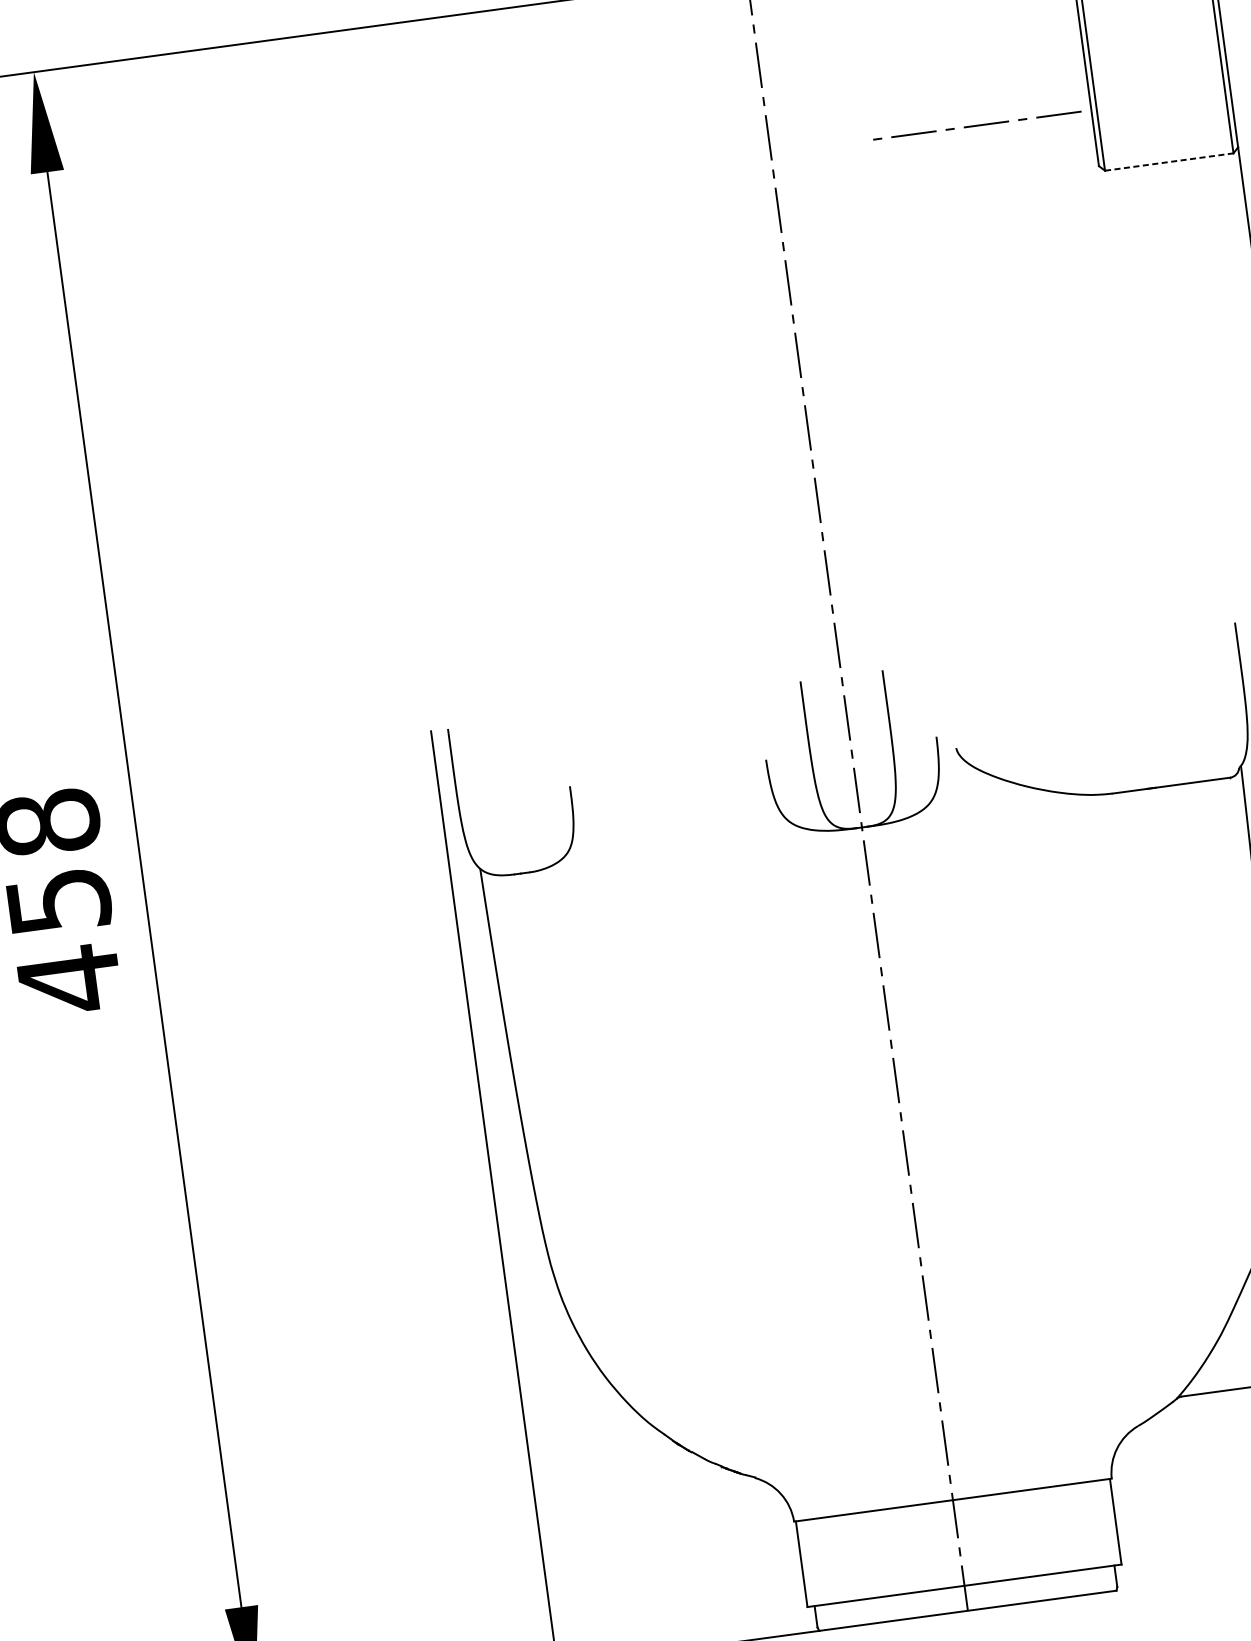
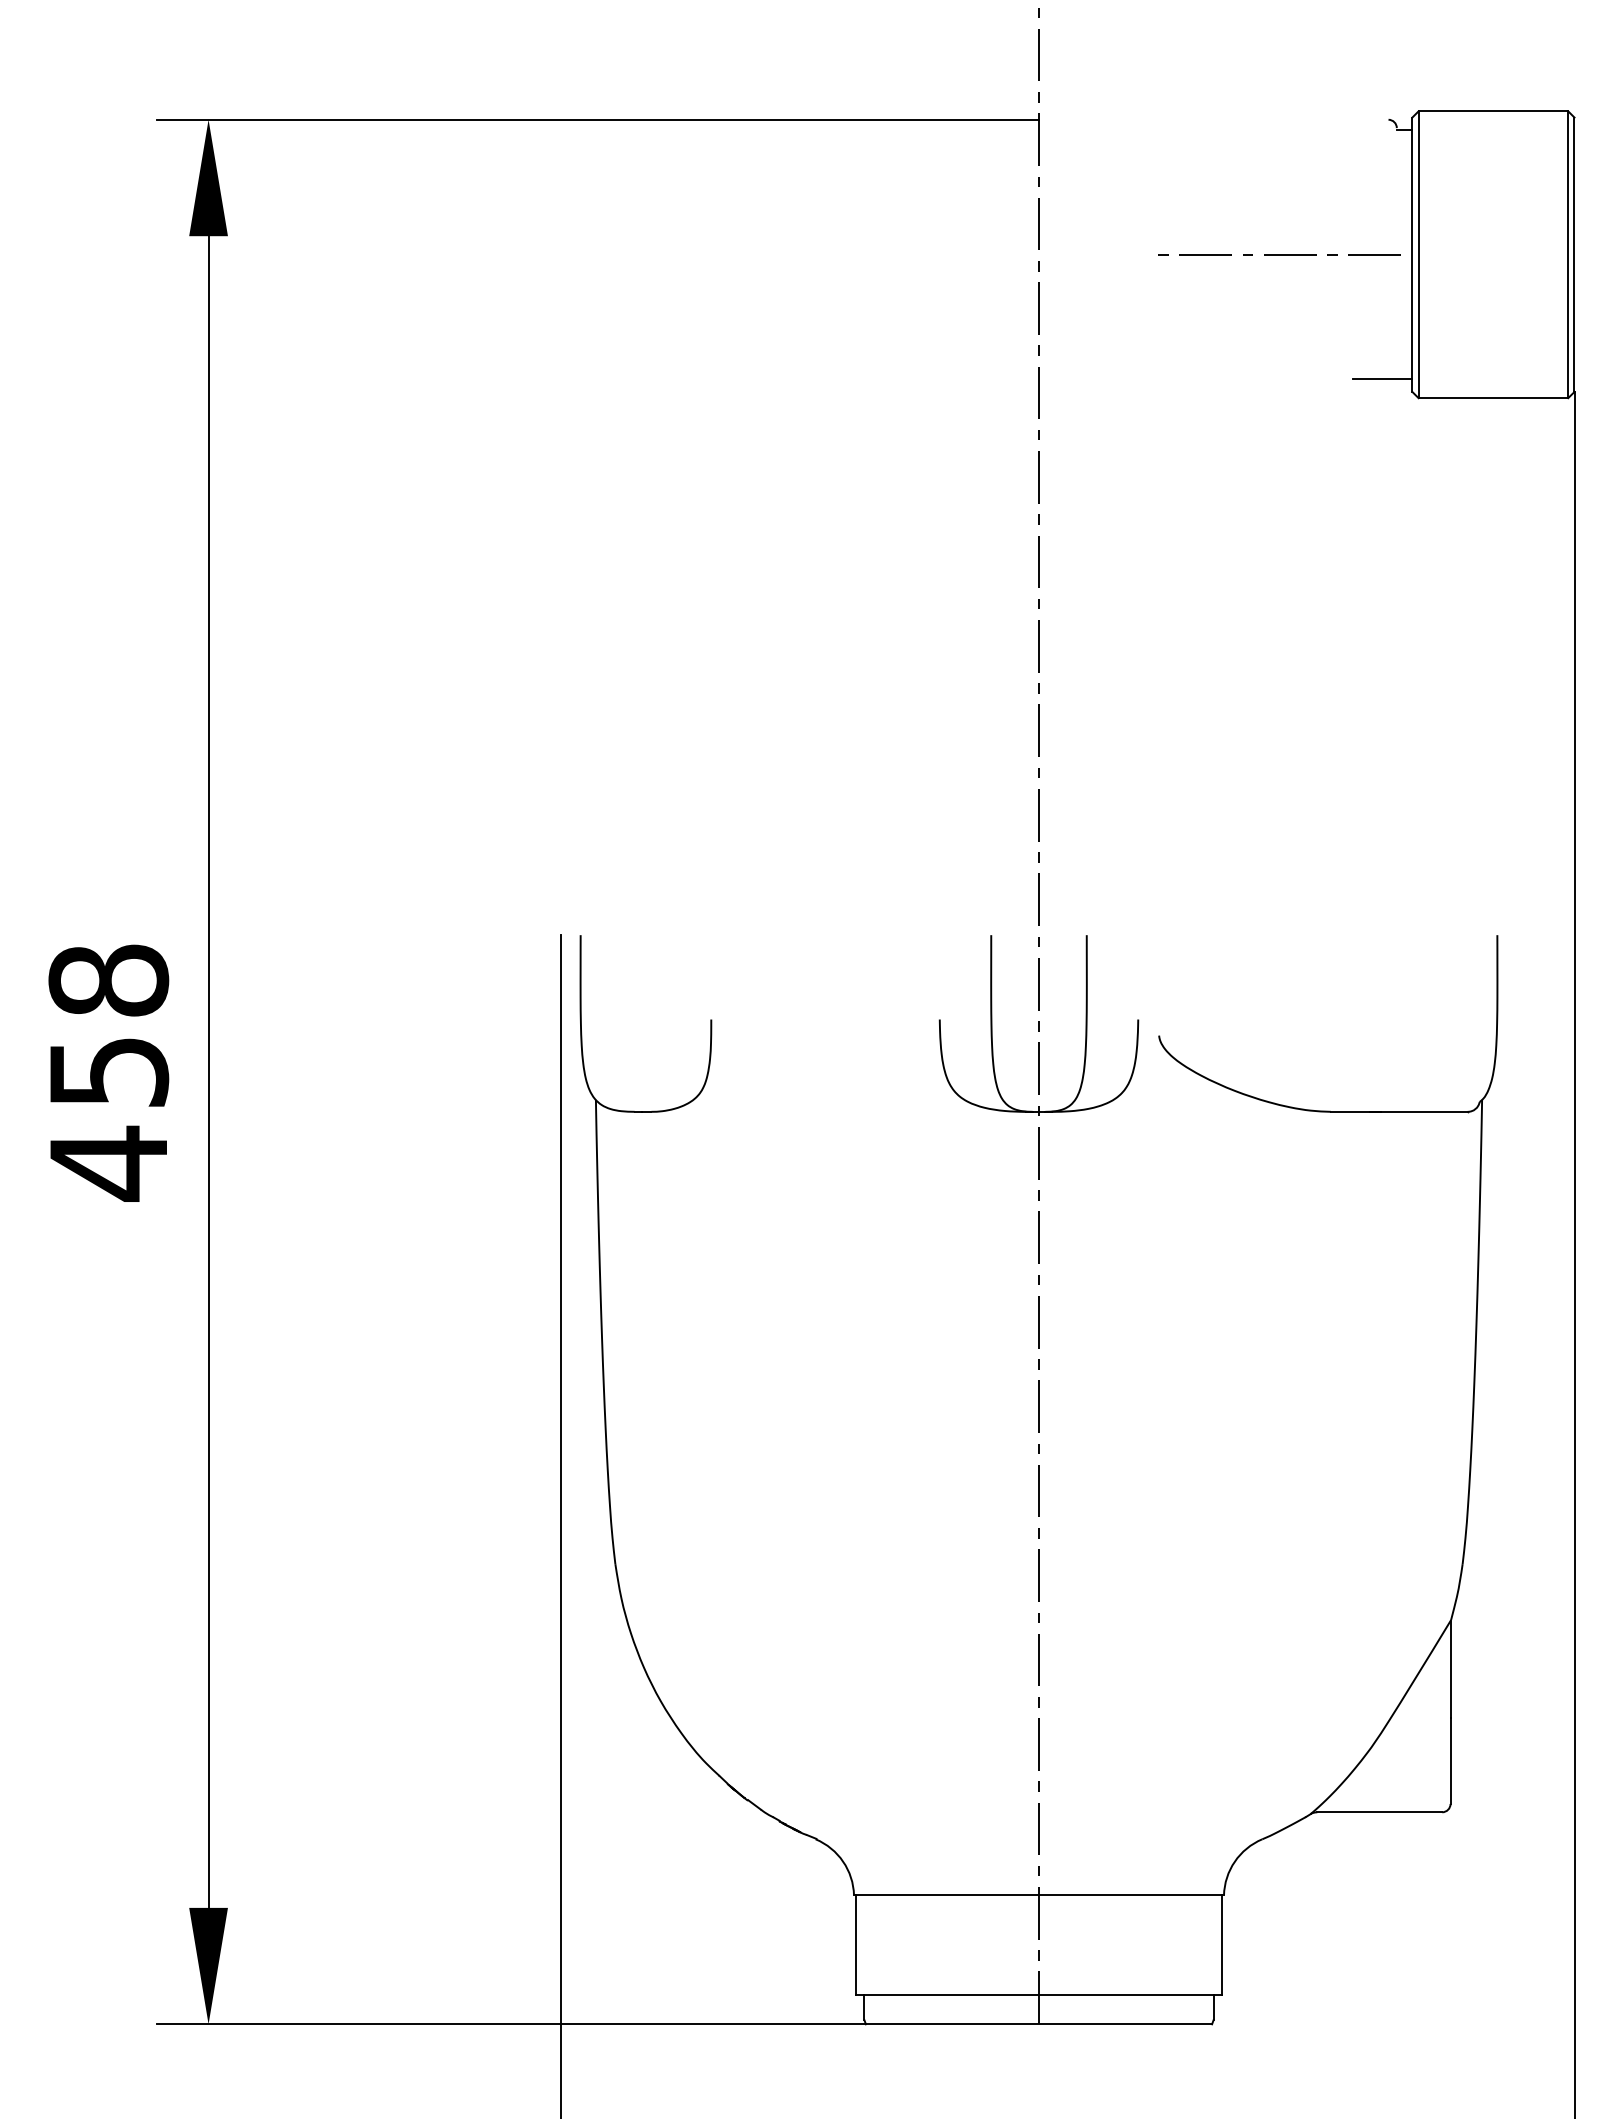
line: (977, 125) -> (1279, 254), moved
line: (1071, 158) -> (1382, 379), added
line: (1169, 162) -> (1493, 398), dashed -> solid

